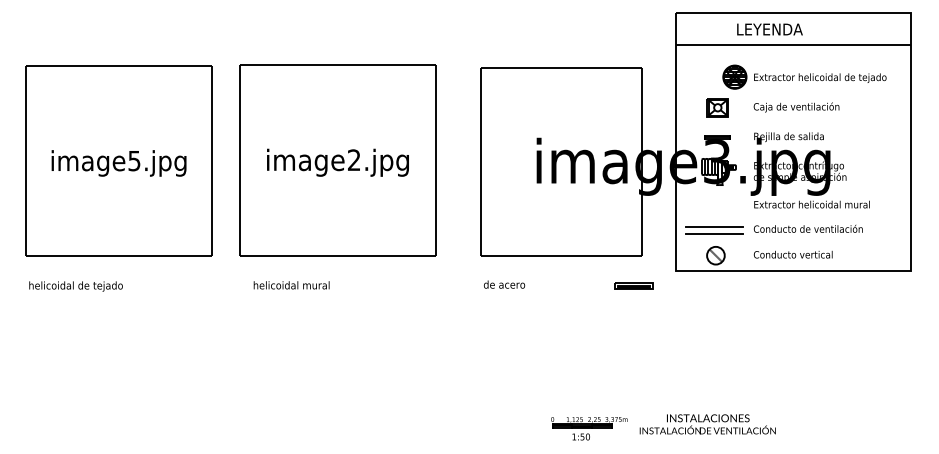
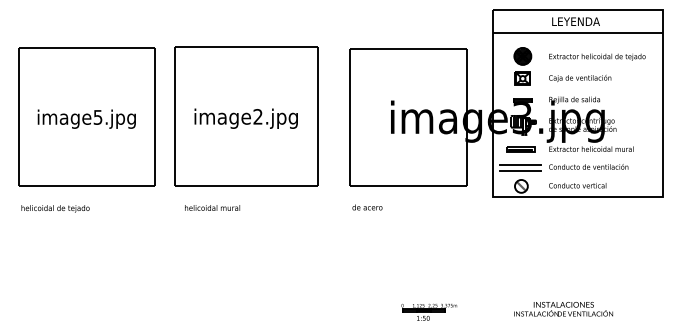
text: (769, 29) -> (575, 21), moved
part: (734, 76) -> (522, 55), moved
part: (633, 285) -> (520, 149), moved
text: (707, 424) -> (563, 309), moved

